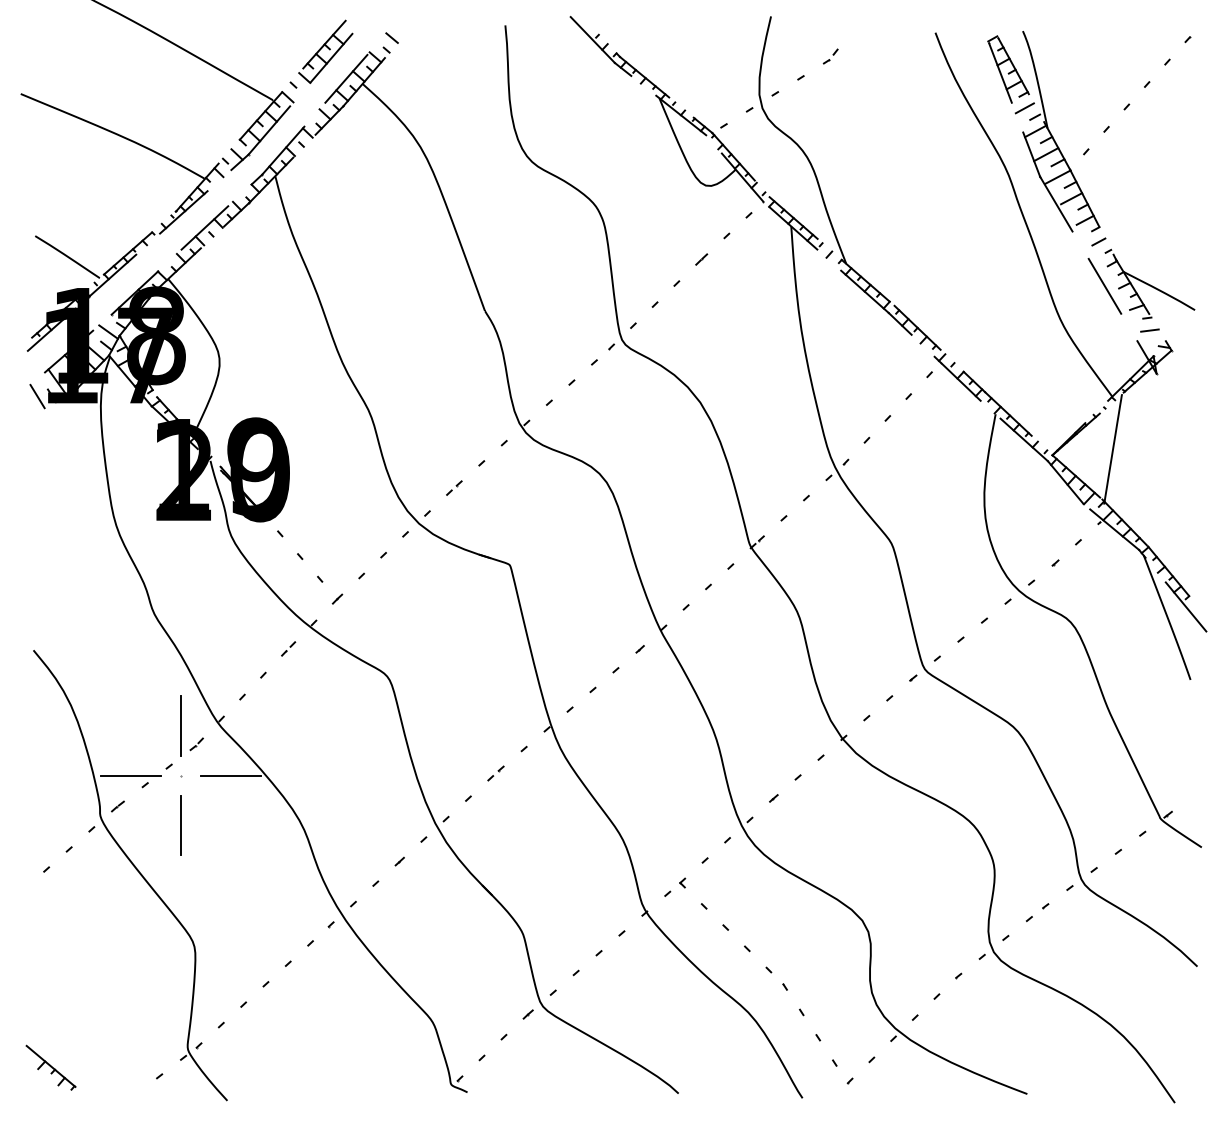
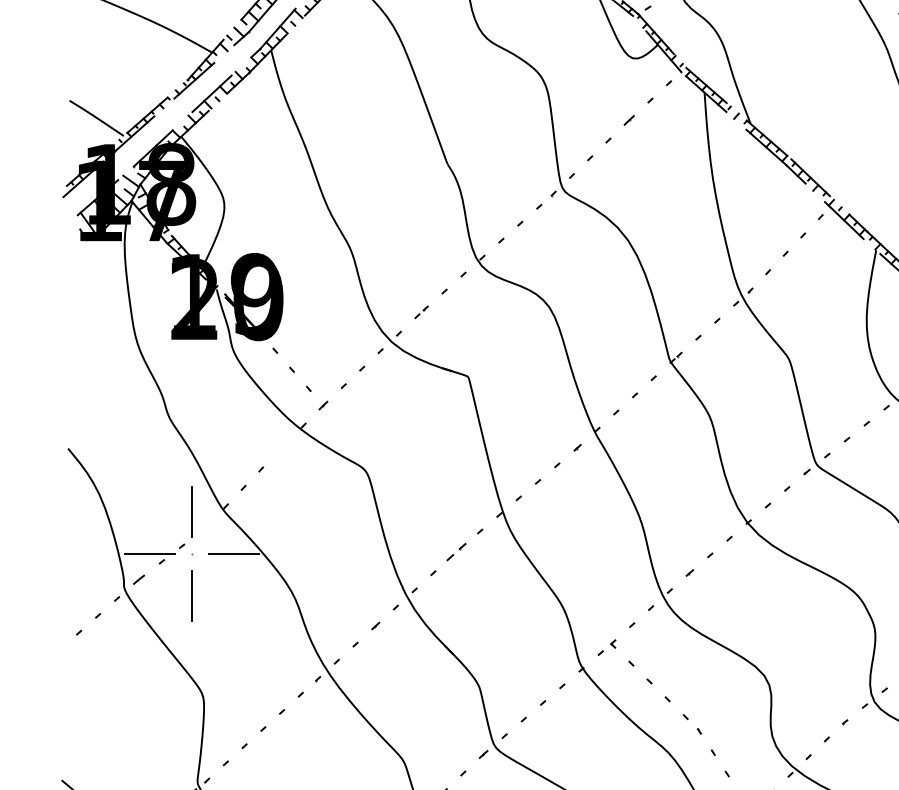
line: (37, 396) -> (71, 235), removed
line: (289, 647) -> (283, 446), removed
part: (196, 744) -> (205, 527), removed
part: (495, 773) -> (456, 552), size x1.4

